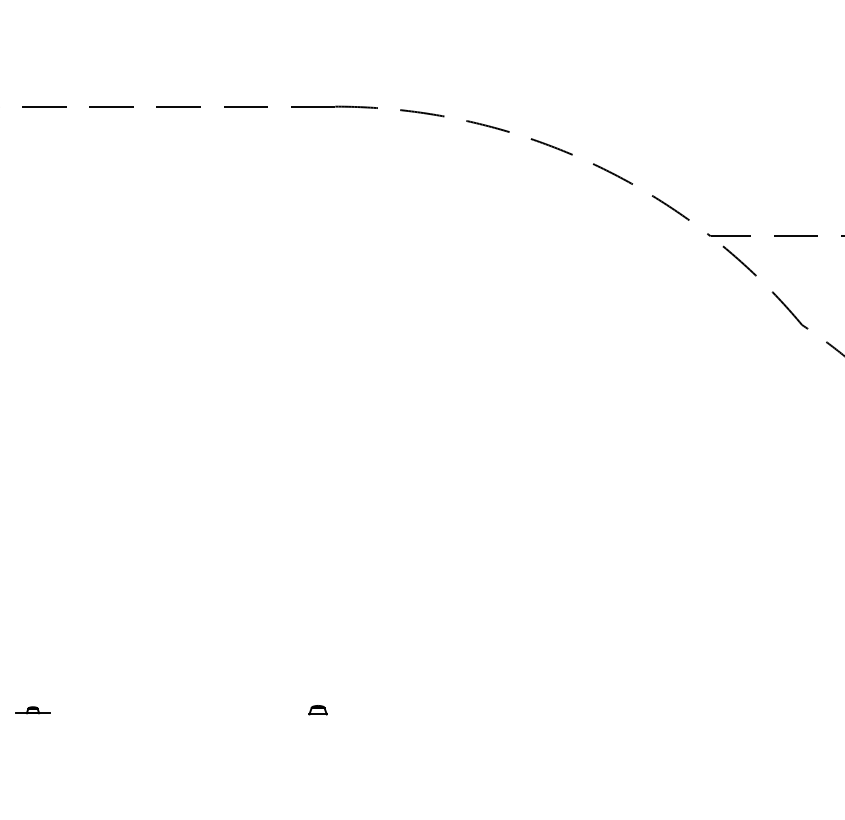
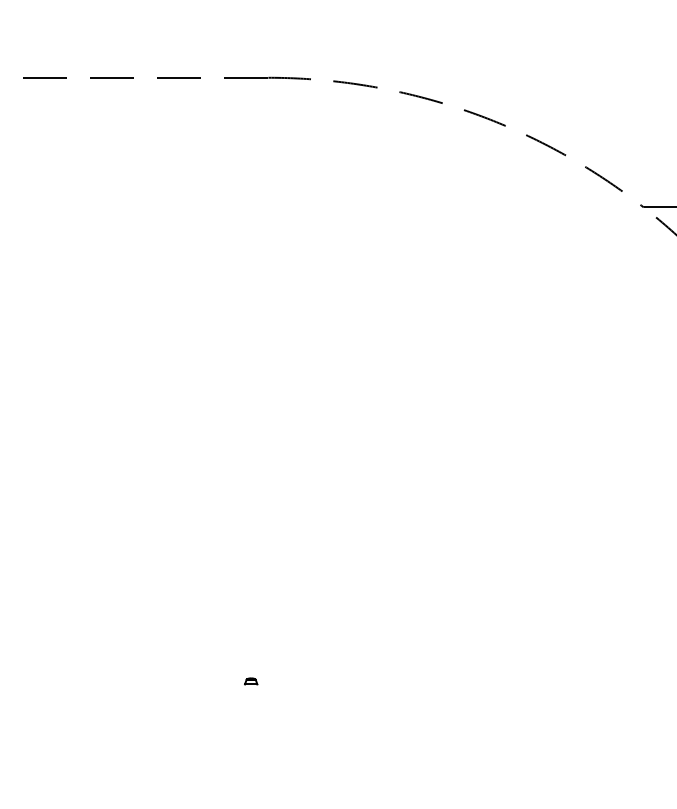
part: (317, 710) -> (250, 681), size x0.71

